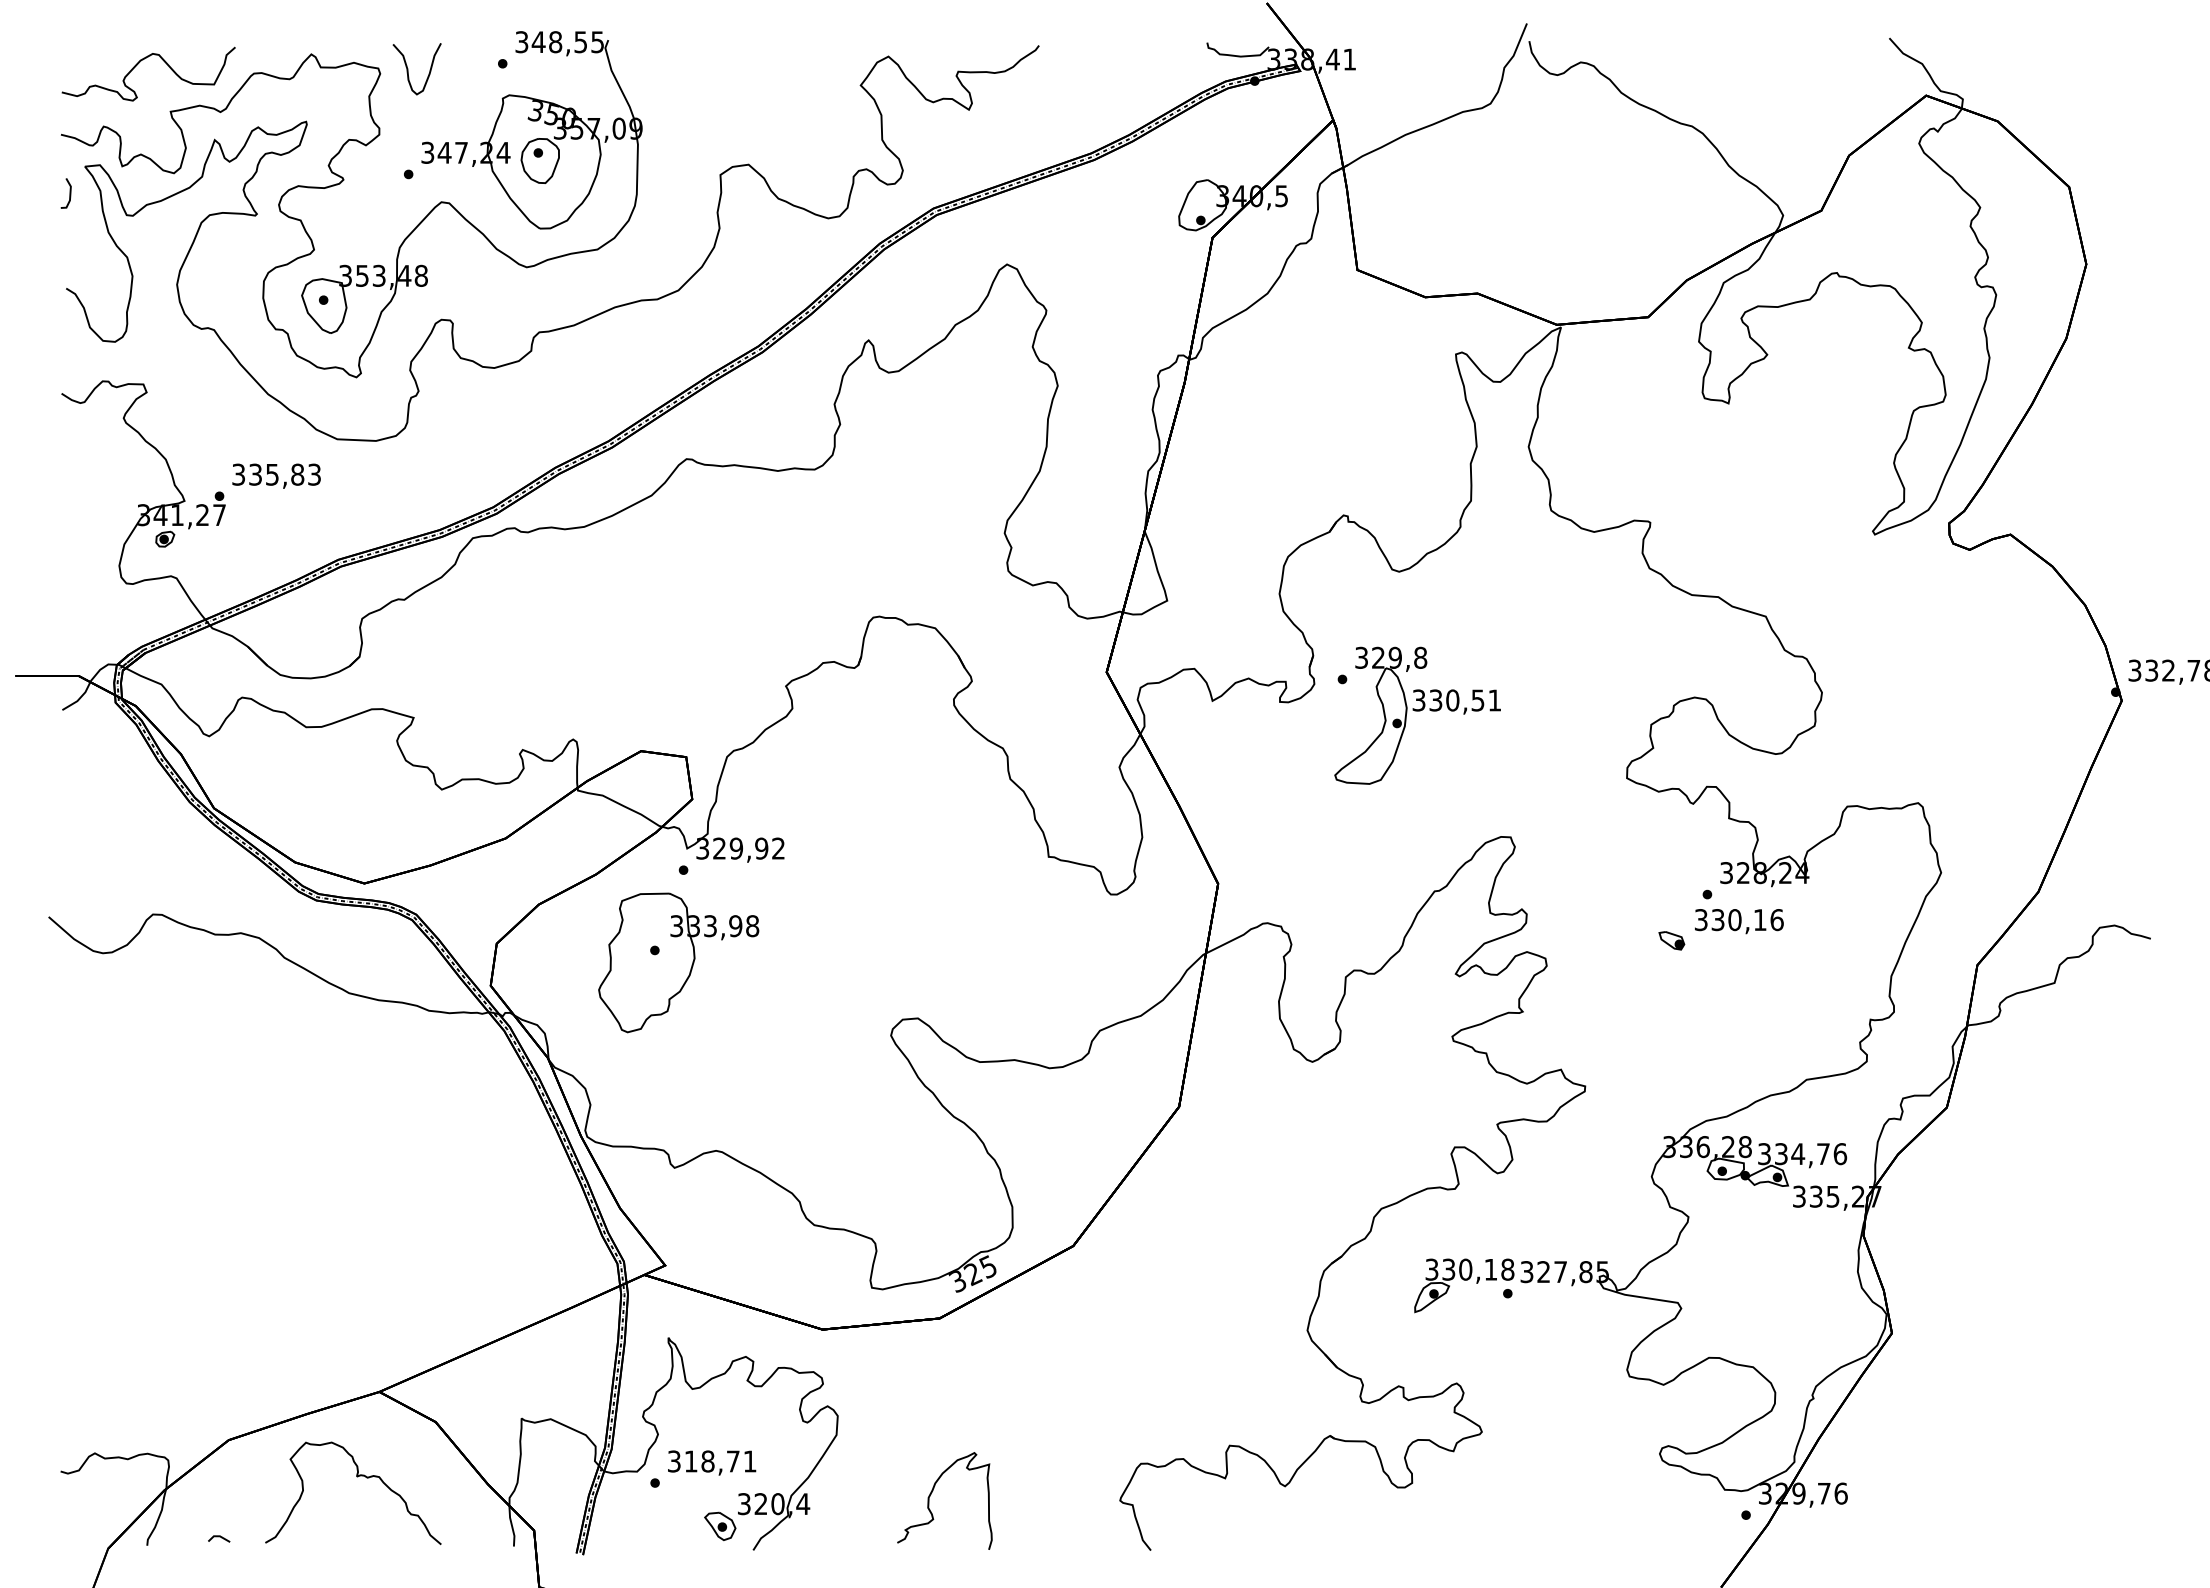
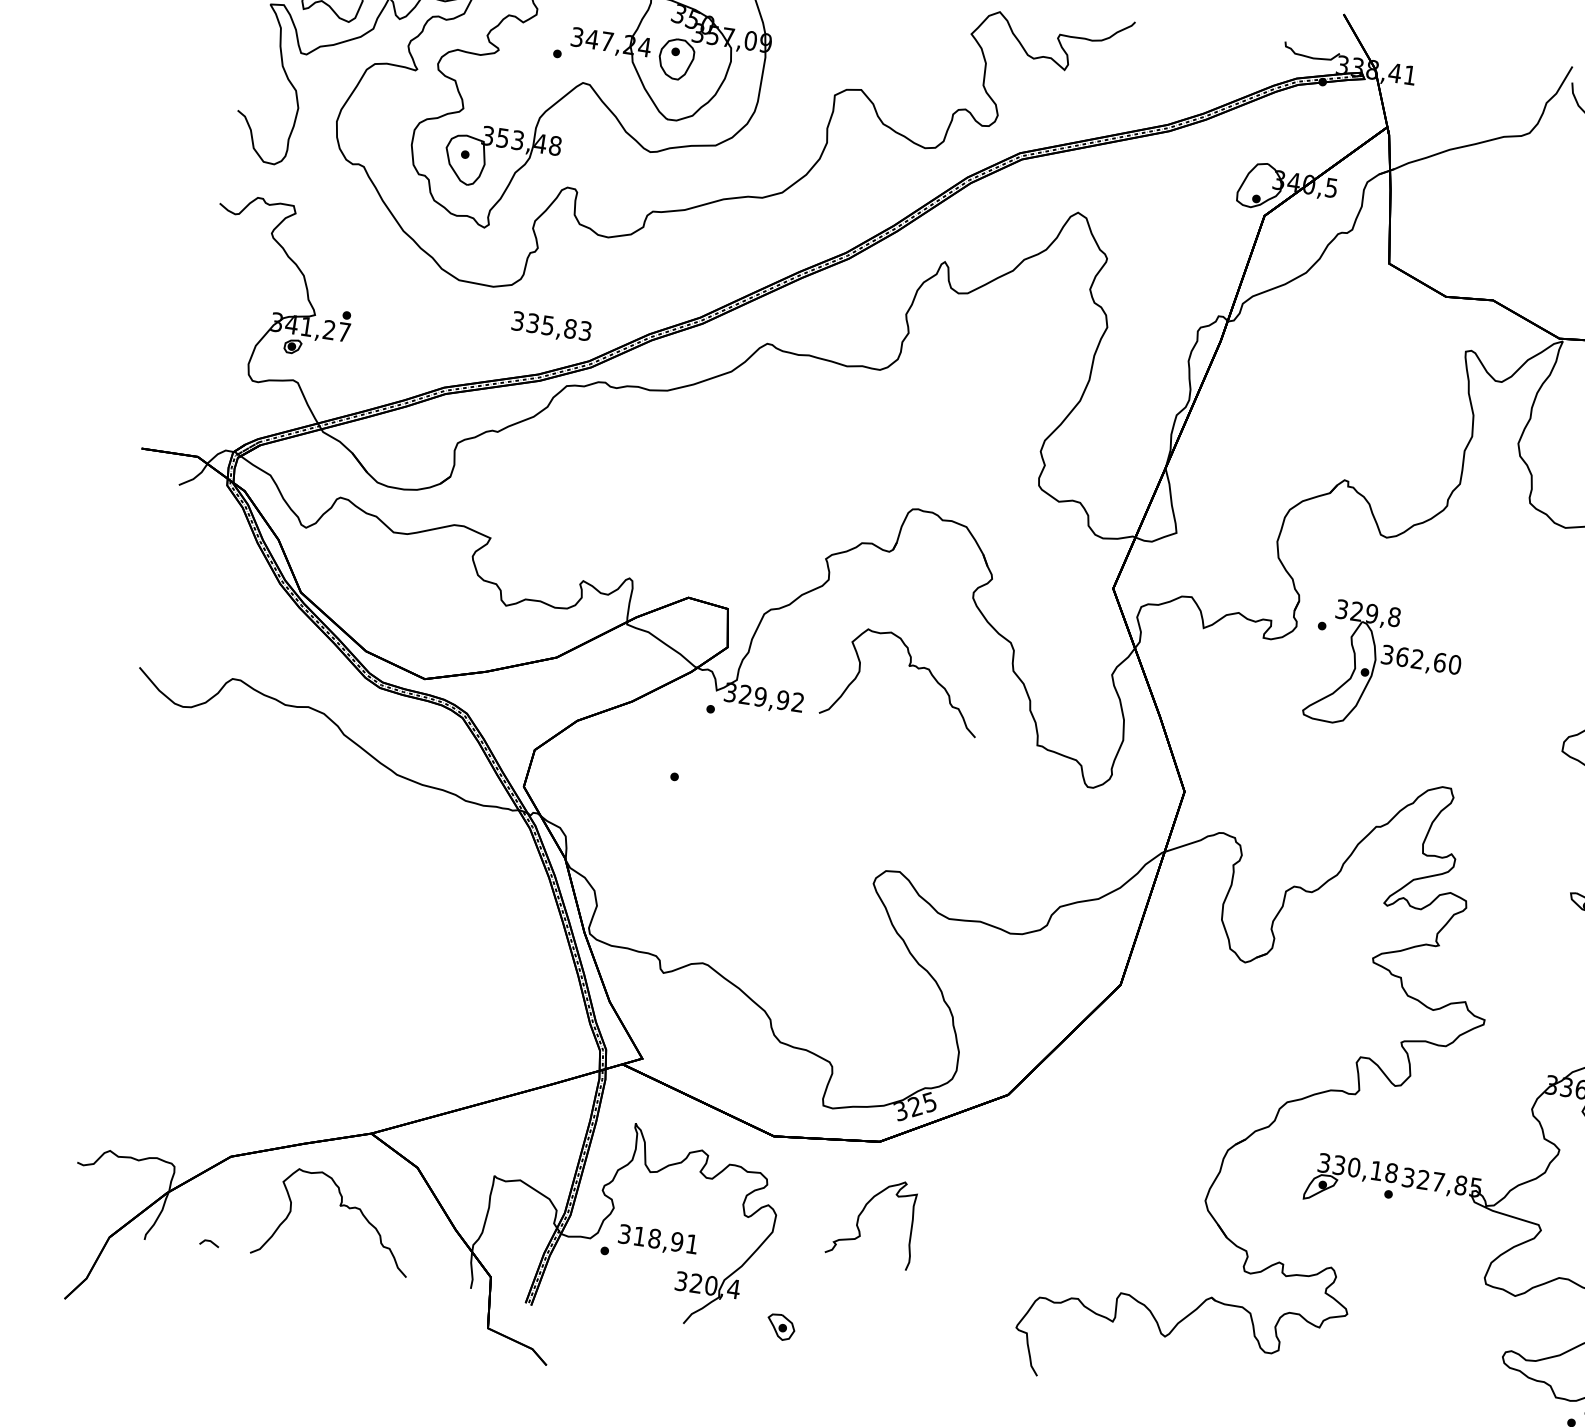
line: (69, 193) -> (253, 26), removed
text: (276, 475) -> (551, 326), moved
text: (1465, 700) -> (1428, 660), 330,51 -> 362,60
curve: (895, 791) -> (909, 667), added
part: (678, 962) -> (694, 790), removed
text: (732, 1461) -> (676, 1241), 318,71 -> 318,91
curve: (931, 1494) -> (861, 1213), moved
part: (720, 1525) -> (781, 1326), moved

